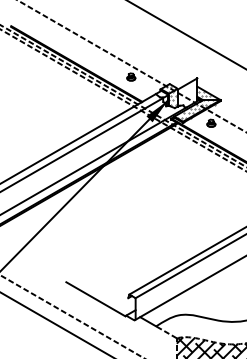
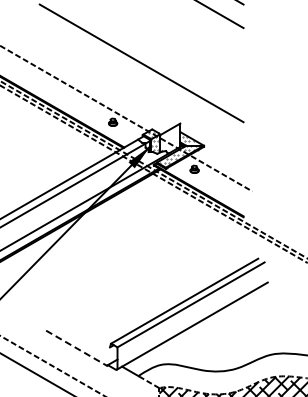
line: (95, 299) -> (76, 348), solid -> dashed

